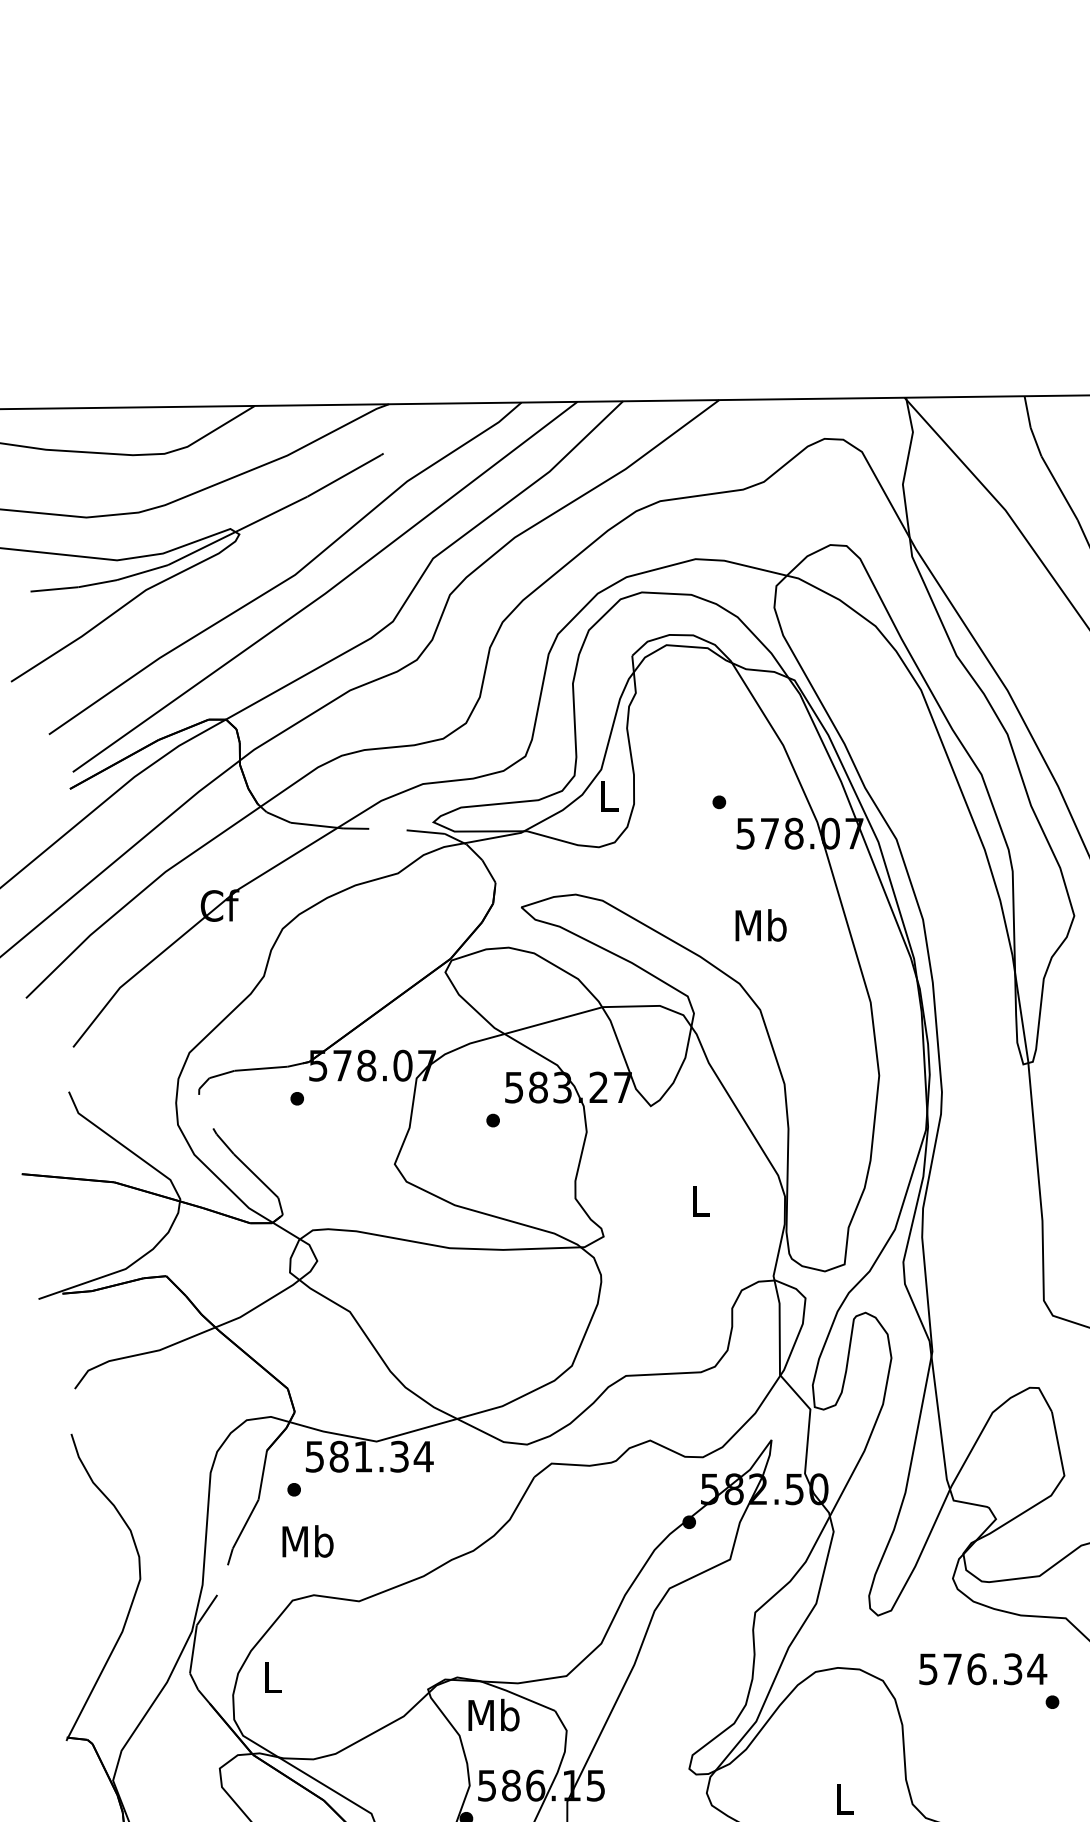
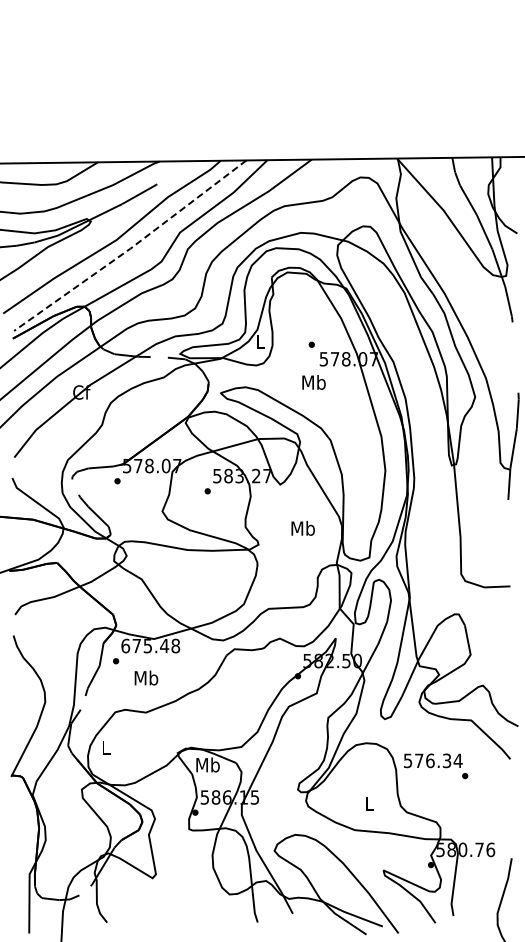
line: (327, 593) -> (131, 248), solid -> dashed
text: (759, 925) -> (313, 382), moved
text: (699, 1201) -> (302, 528), L -> Mb
text: (368, 1455) -> (150, 645), 581.34 -> 675.48
text: (308, 1540) -> (146, 677), moved
text: (990, 1681) -> (436, 766), moved

